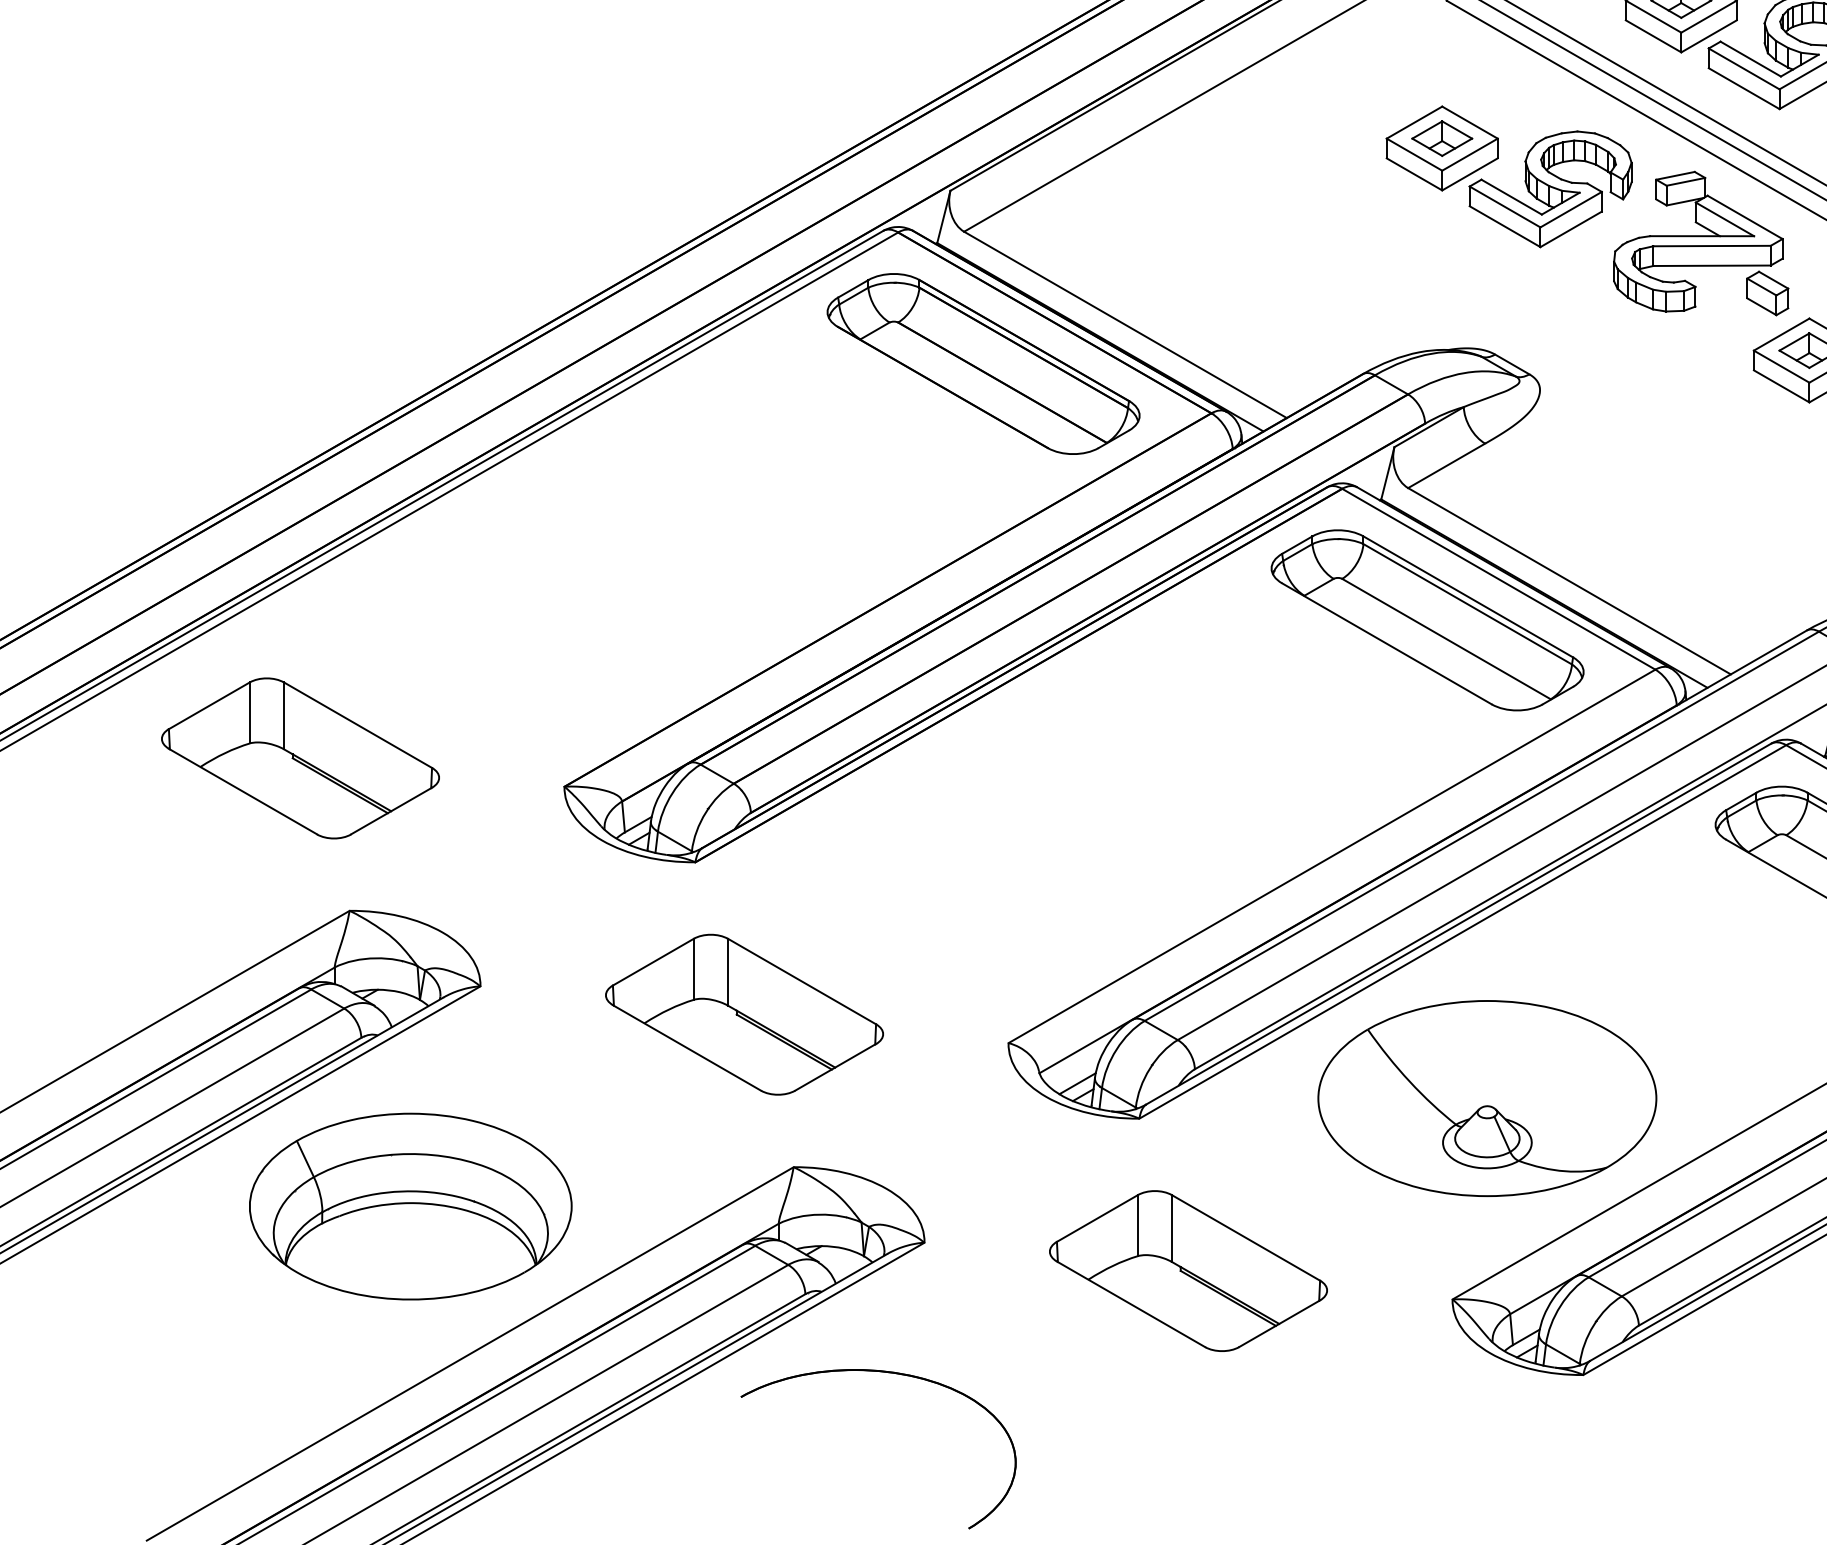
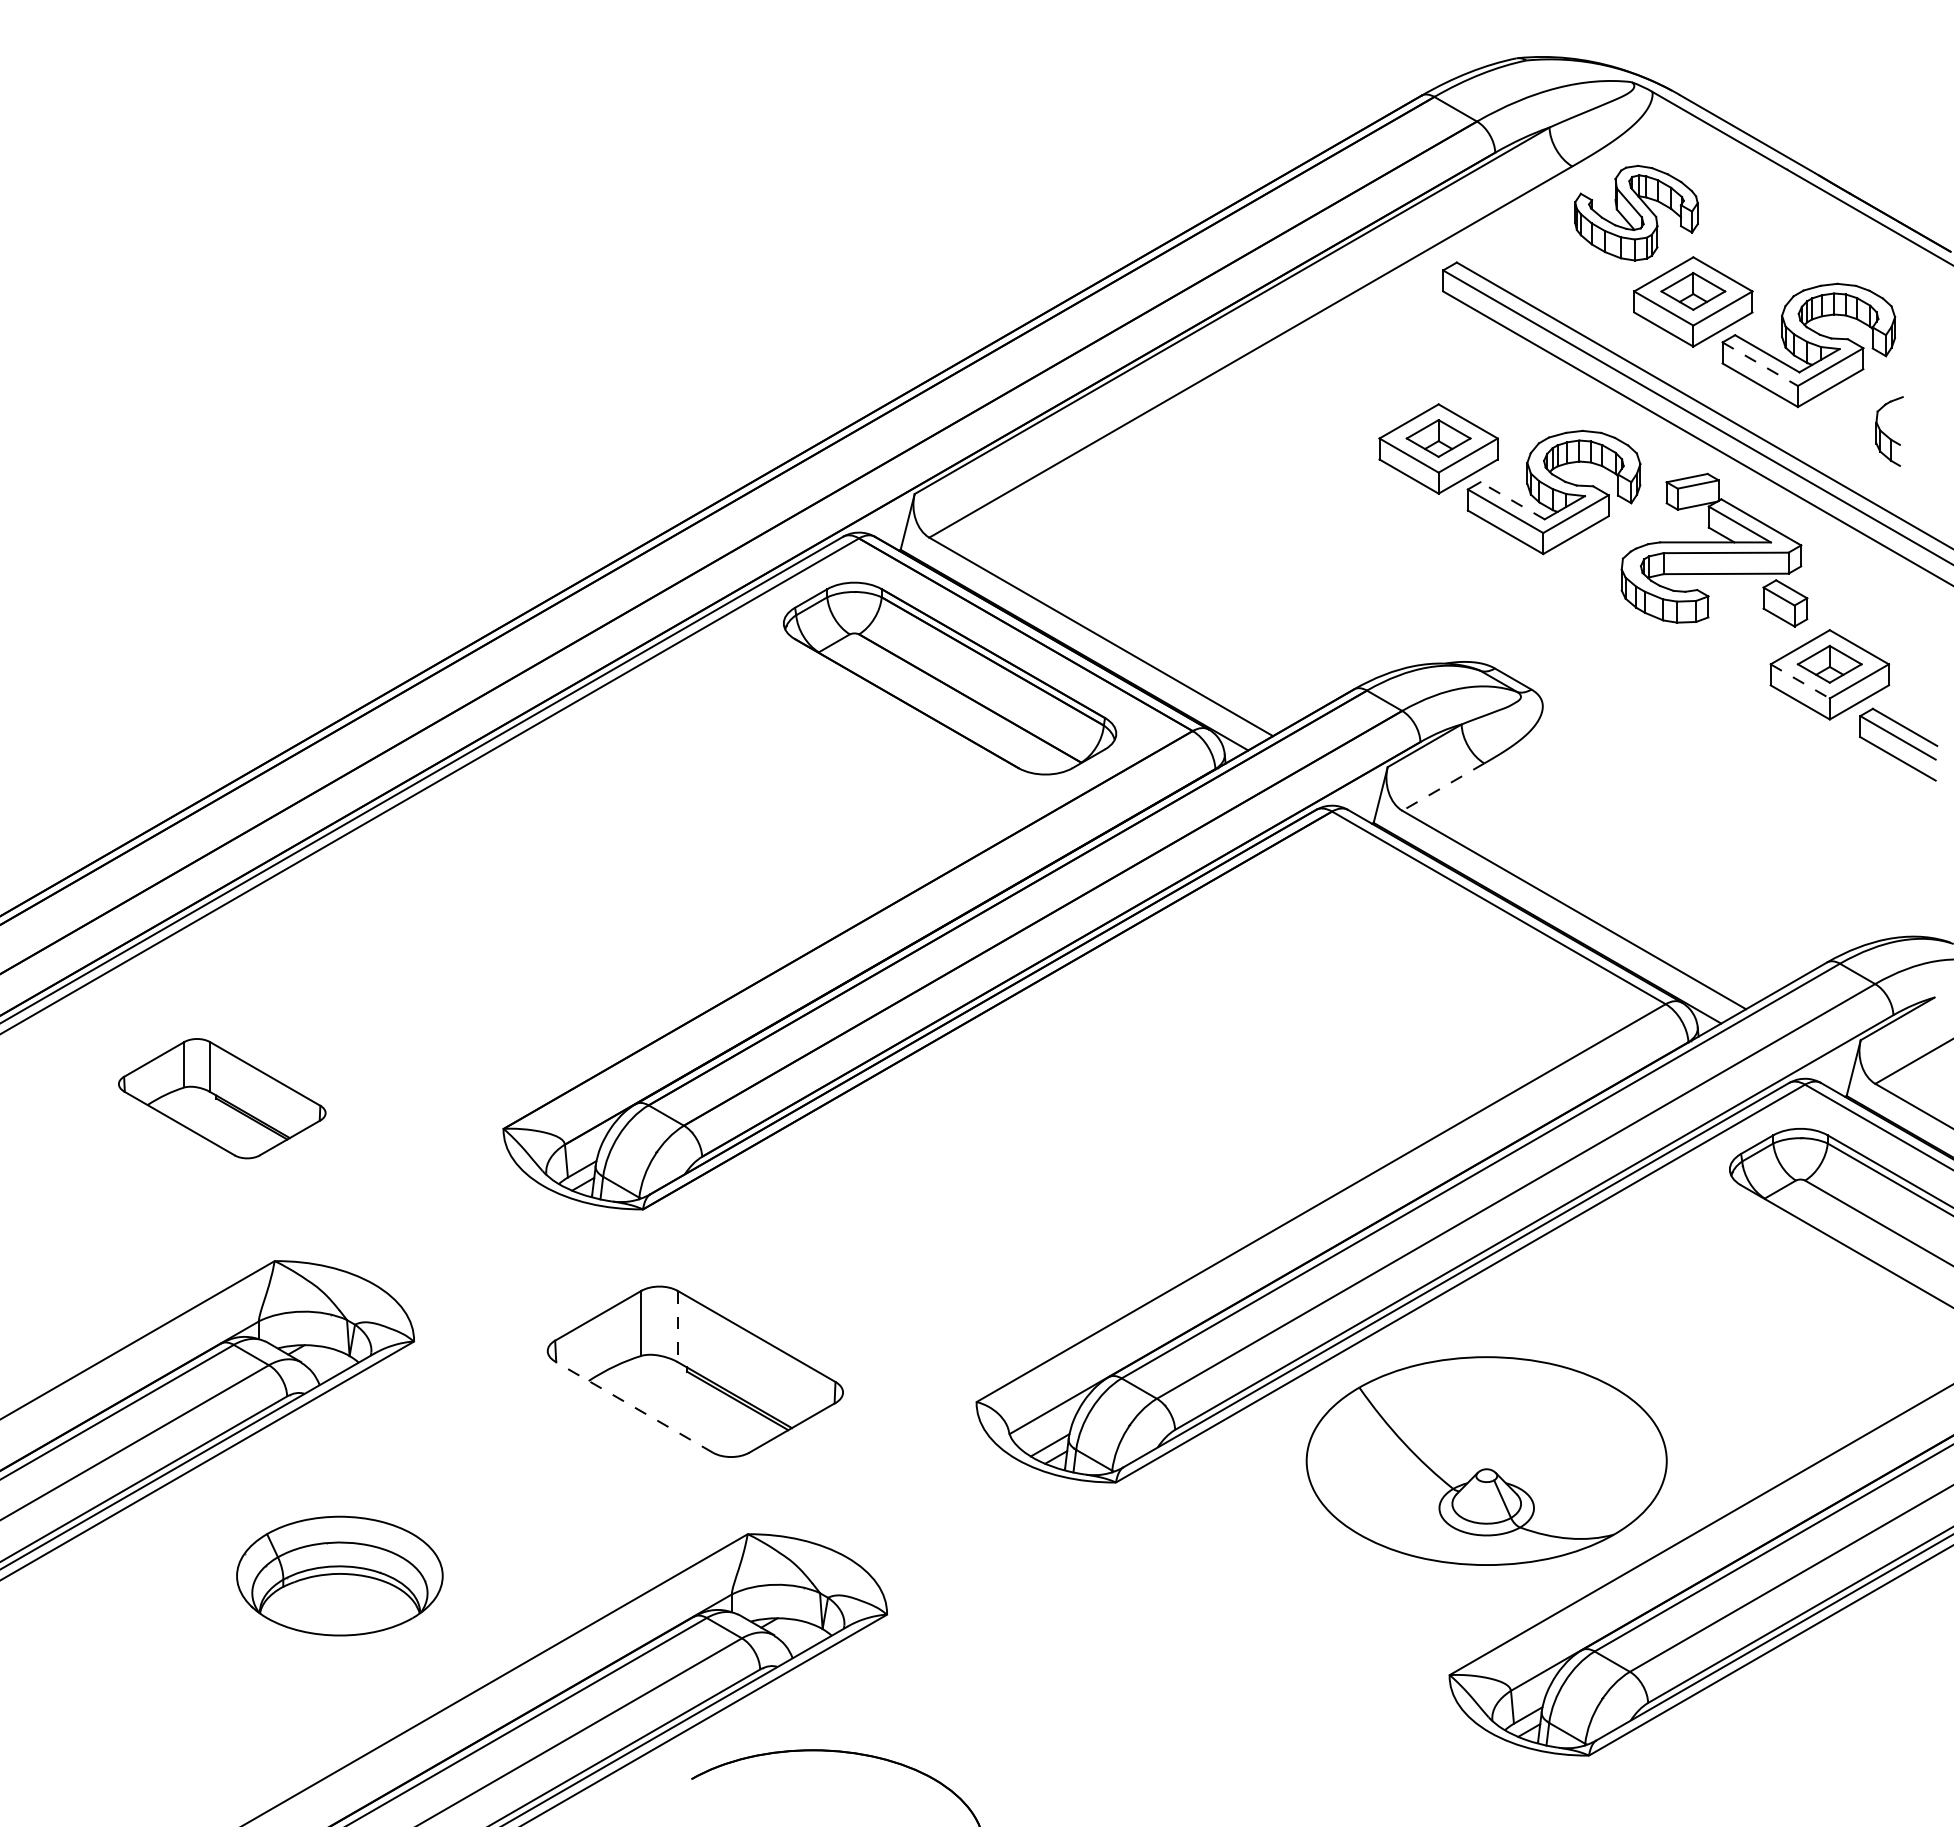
line: (1744, 69) -> (1760, 364), solid -> dashed
line: (1511, 196) -> (1512, 500), solid -> dashed
line: (1781, 366) -> (1800, 681), solid -> dashed
line: (1445, 466) -> (1442, 787), solid -> dashed
part: (1428, 620) -> (1423, 951), removed
part: (299, 758) -> (221, 1098), size x0.7
line: (727, 972) -> (677, 1326), solid -> dashed
line: (686, 1047) -> (633, 1406), solid -> dashed
part: (410, 1205) -> (339, 1575), size x0.6
part: (1187, 1270) -> (1167, 1644), removed

